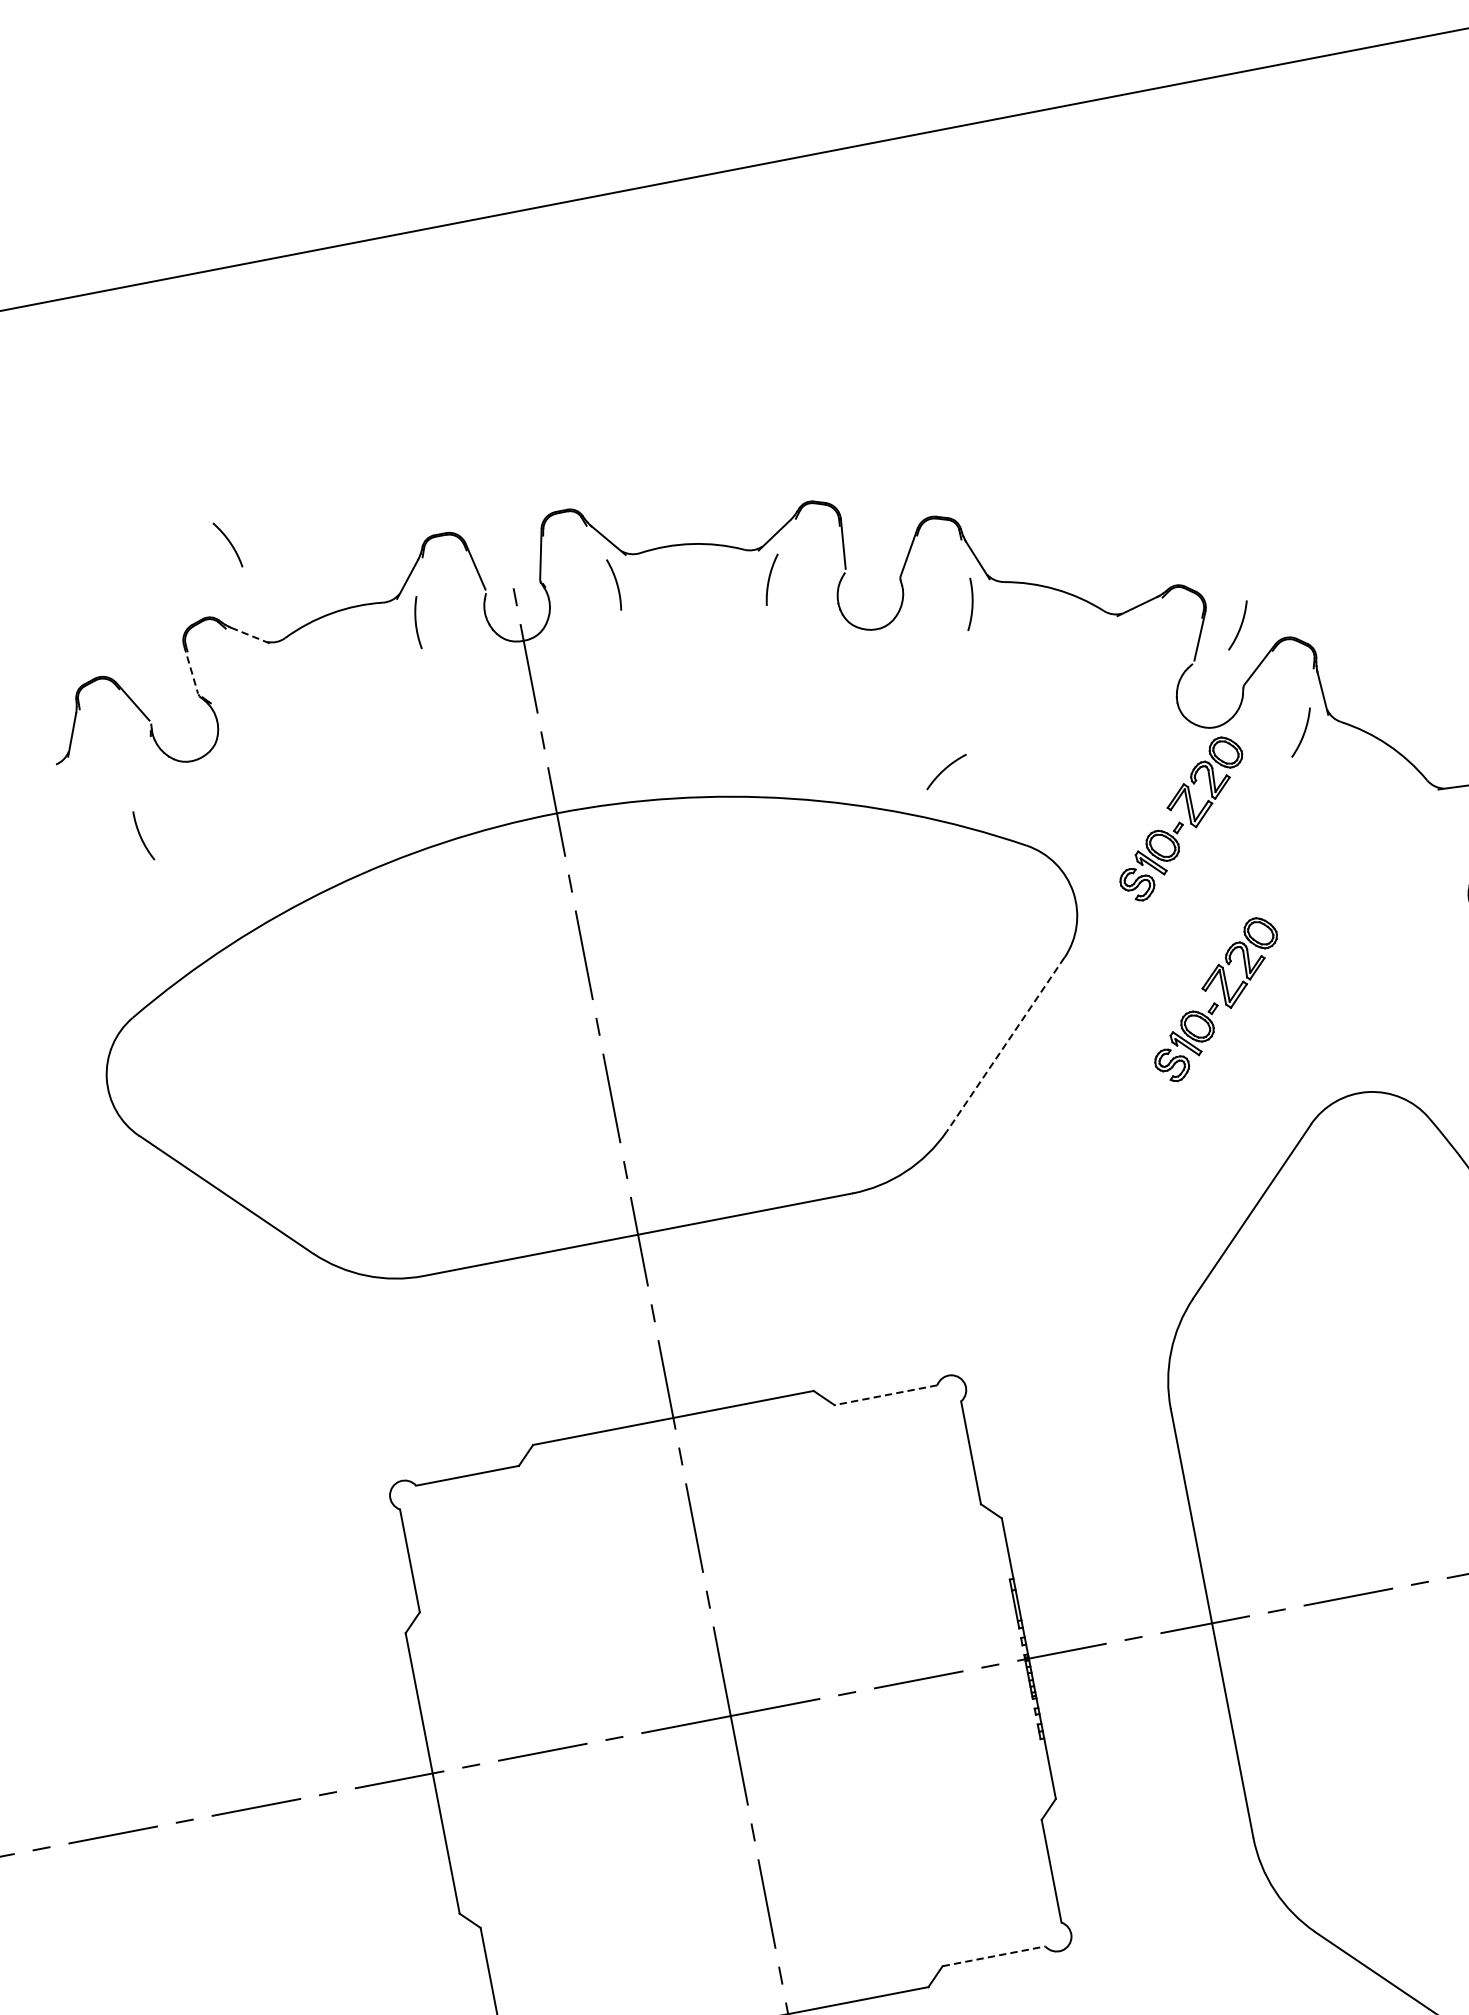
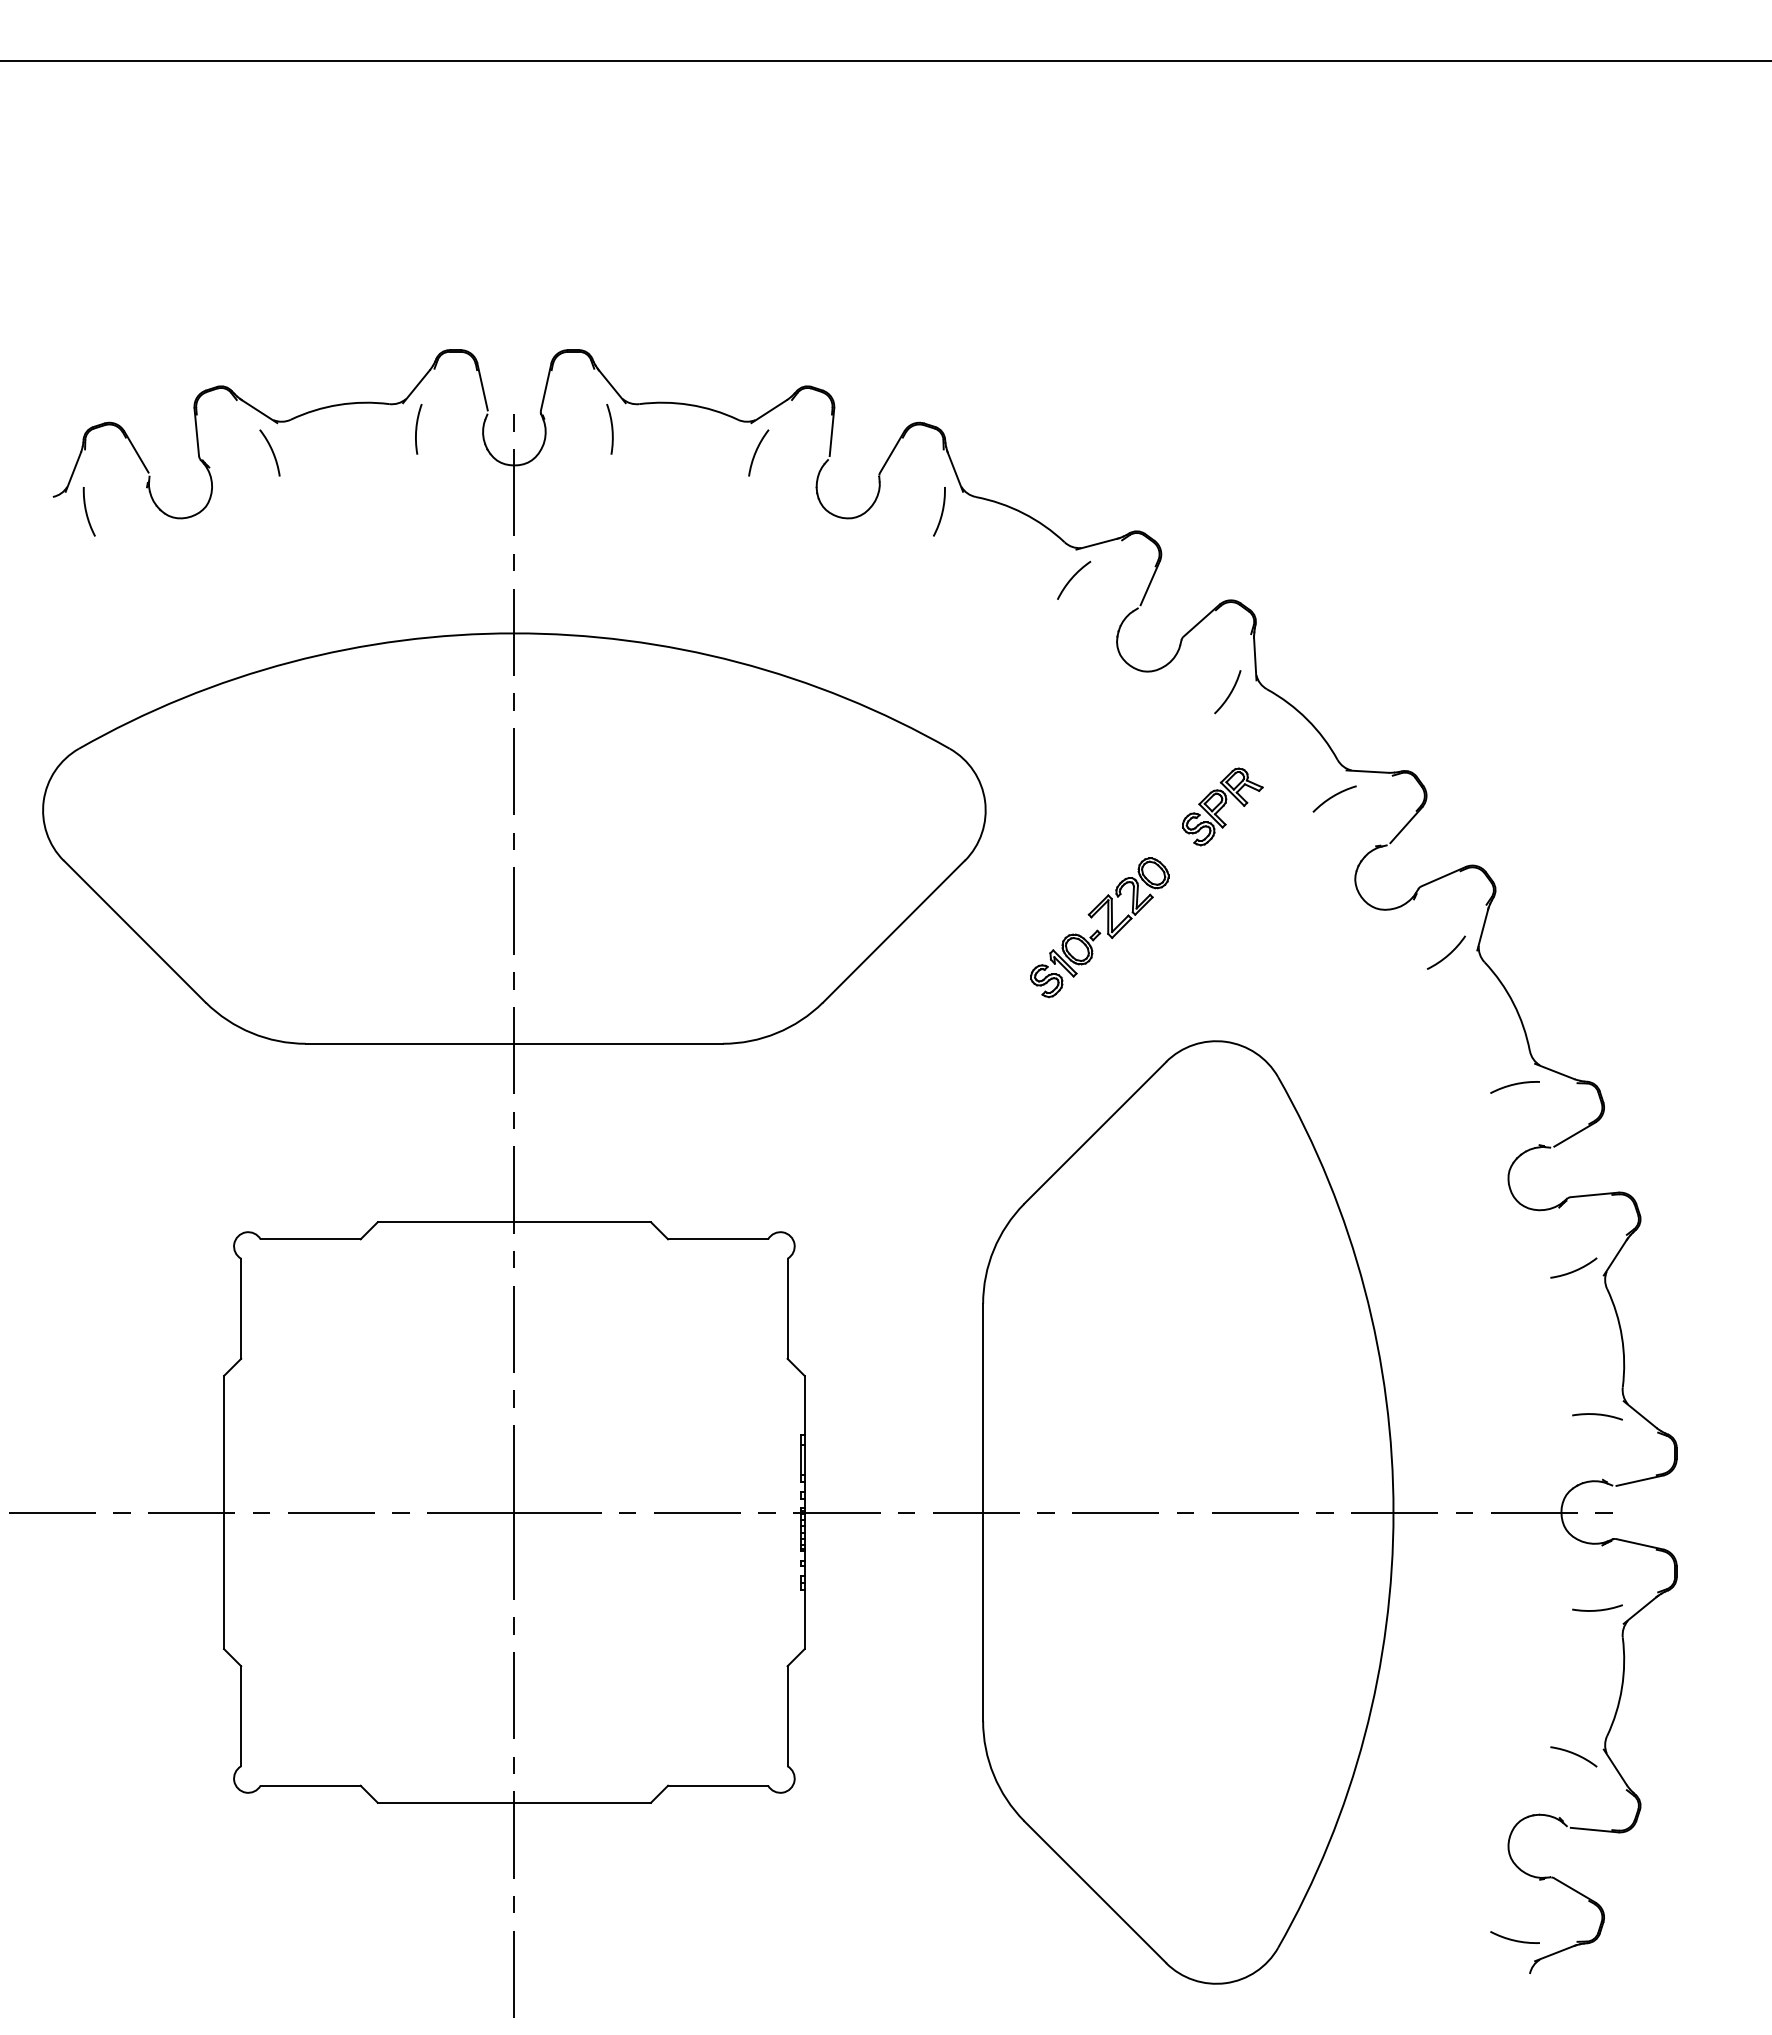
arc: (229, 543) -> (271, 451), moved
arc: (1239, 626) -> (1189, 581), removed
line: (252, 635) -> (260, 411), dashed -> solid
arc: (1120, 646) -> (1073, 578), added
line: (190, 669) -> (196, 432), dashed -> solid
arc: (944, 770) -> (1333, 797), moved
part: (1181, 818) -> (1099, 751), removed
arc: (142, 836) -> (87, 512), moved
part: (1318, 851) -> (1222, 806), added
line: (1005, 1045) -> (893, 932), dashed -> solid
line: (885, 1395) -> (717, 1239), dashed -> solid
line: (994, 1956) -> (718, 1785), dashed -> solid

